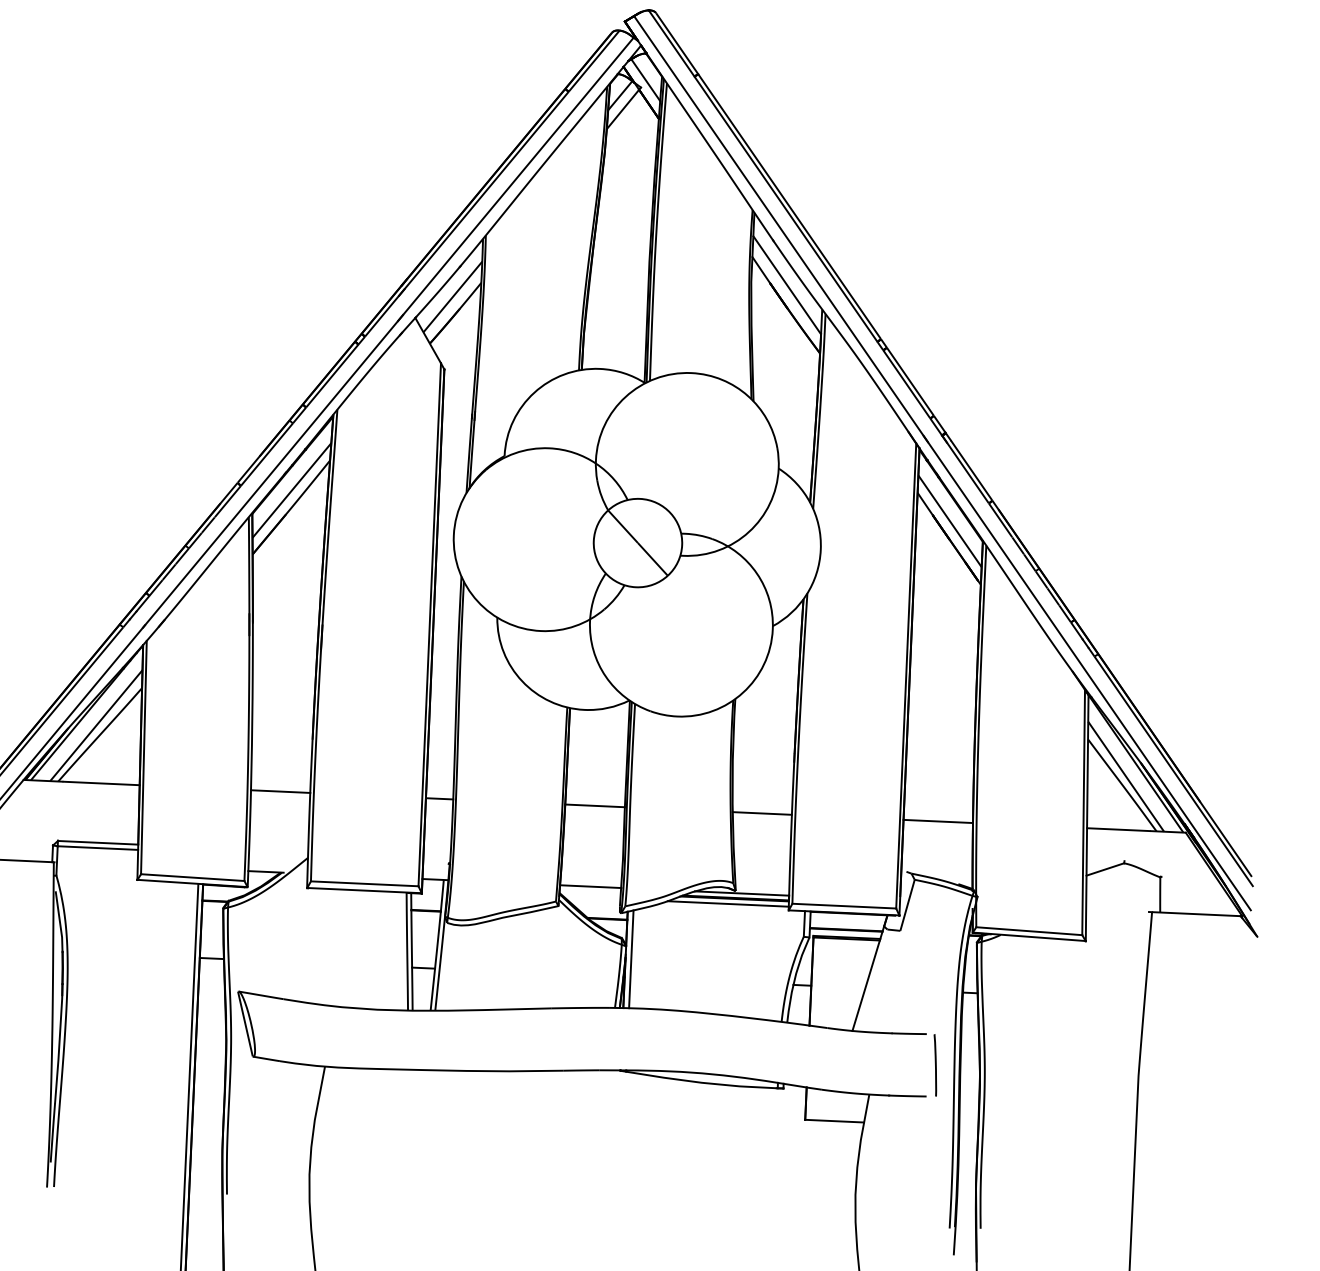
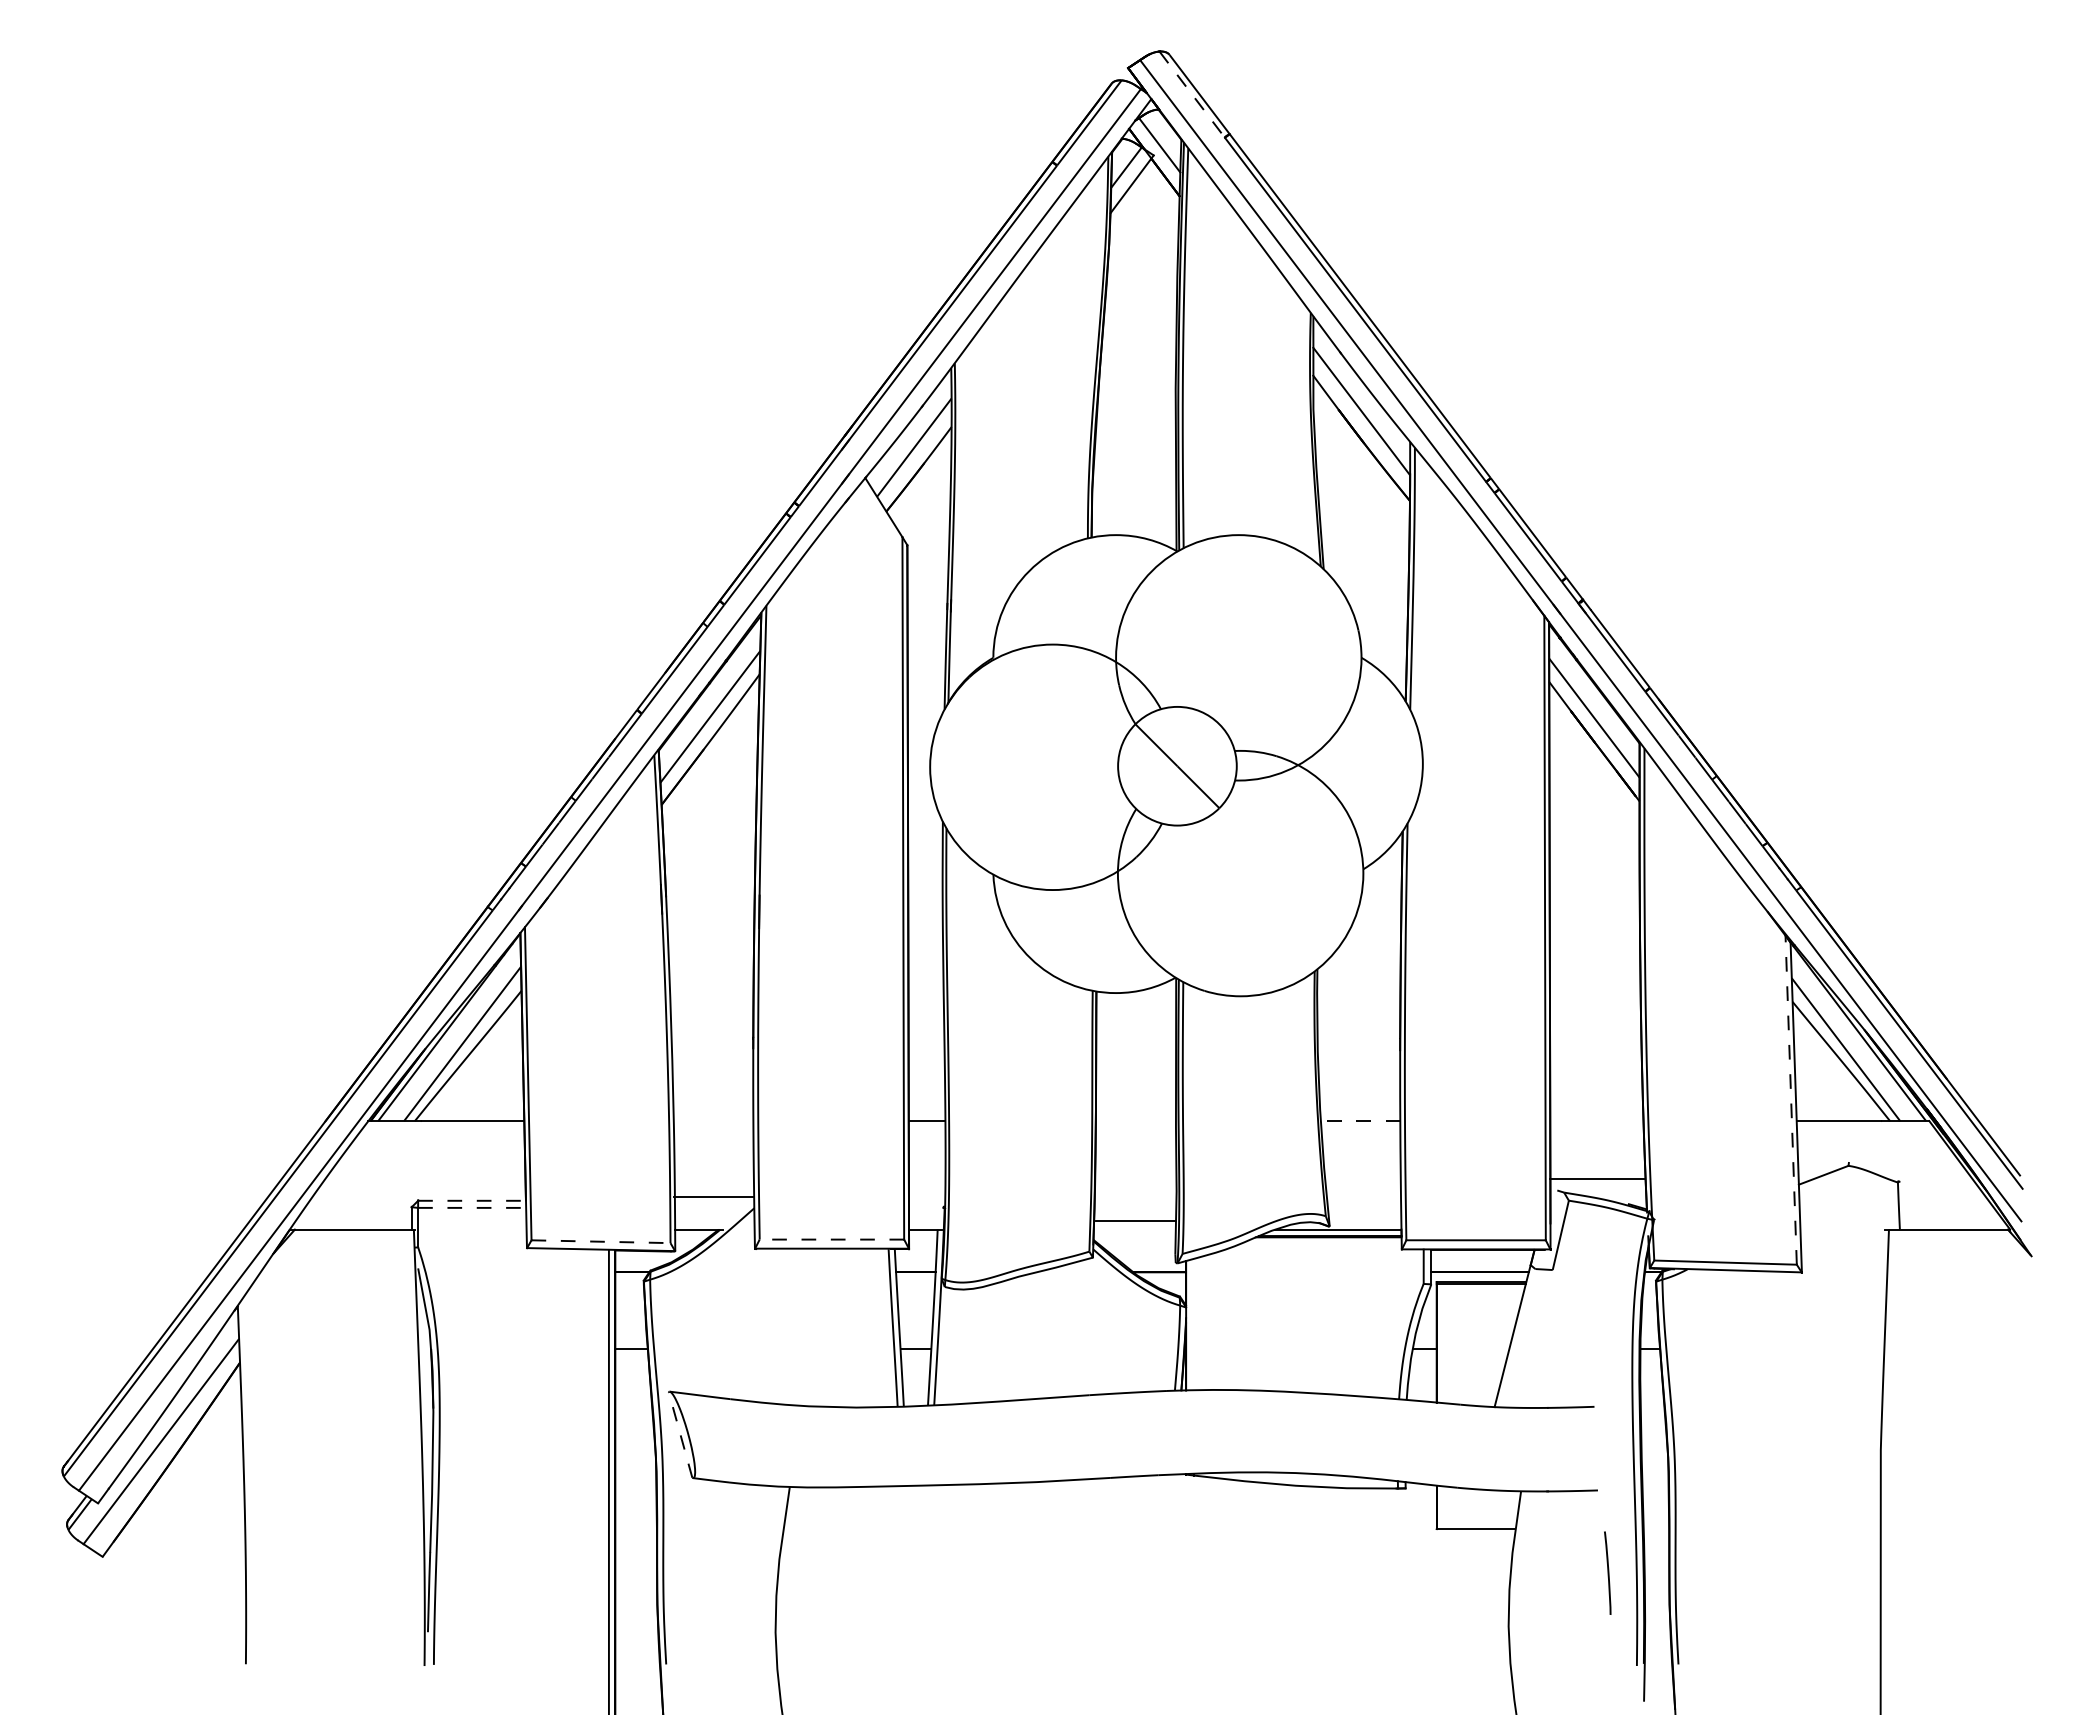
line: (671, 43) -> (1192, 94), solid -> dashed
line: (280, 791) -> (713, 1197), moved
line: (594, 806) -> (1135, 1221), moved
line: (1083, 812) -> (1791, 1100), solid -> dashed
line: (762, 813) -> (1360, 1121), solid -> dashed
line: (937, 821) -> (1596, 1179), moved
line: (98, 842) -> (472, 1200), solid -> dashed
line: (98, 847) -> (472, 1207), solid -> dashed
line: (193, 877) -> (601, 1241), solid -> dashed
line: (364, 883) -> (831, 1239), solid -> dashed
line: (590, 886) -> (1134, 1229), removed
line: (728, 904) -> (1320, 1244), removed
line: (631, 959) -> (1193, 1324), removed
line: (245, 1023) -> (680, 1434), solid -> dashed
line: (935, 1064) -> (1607, 1572), moved

